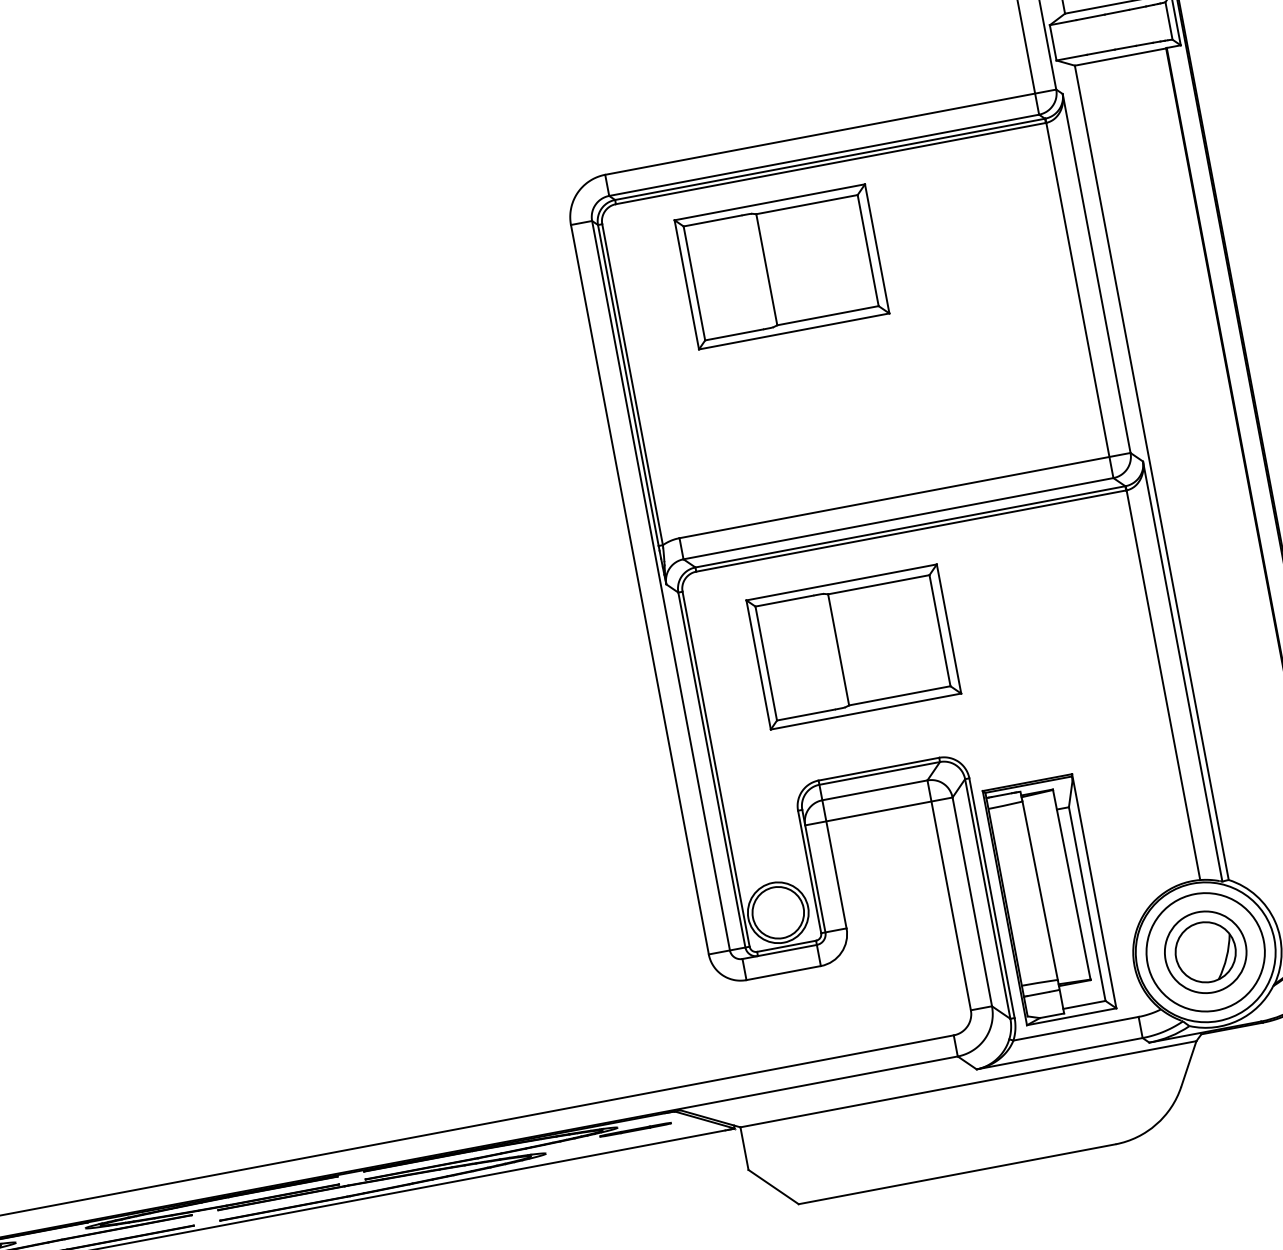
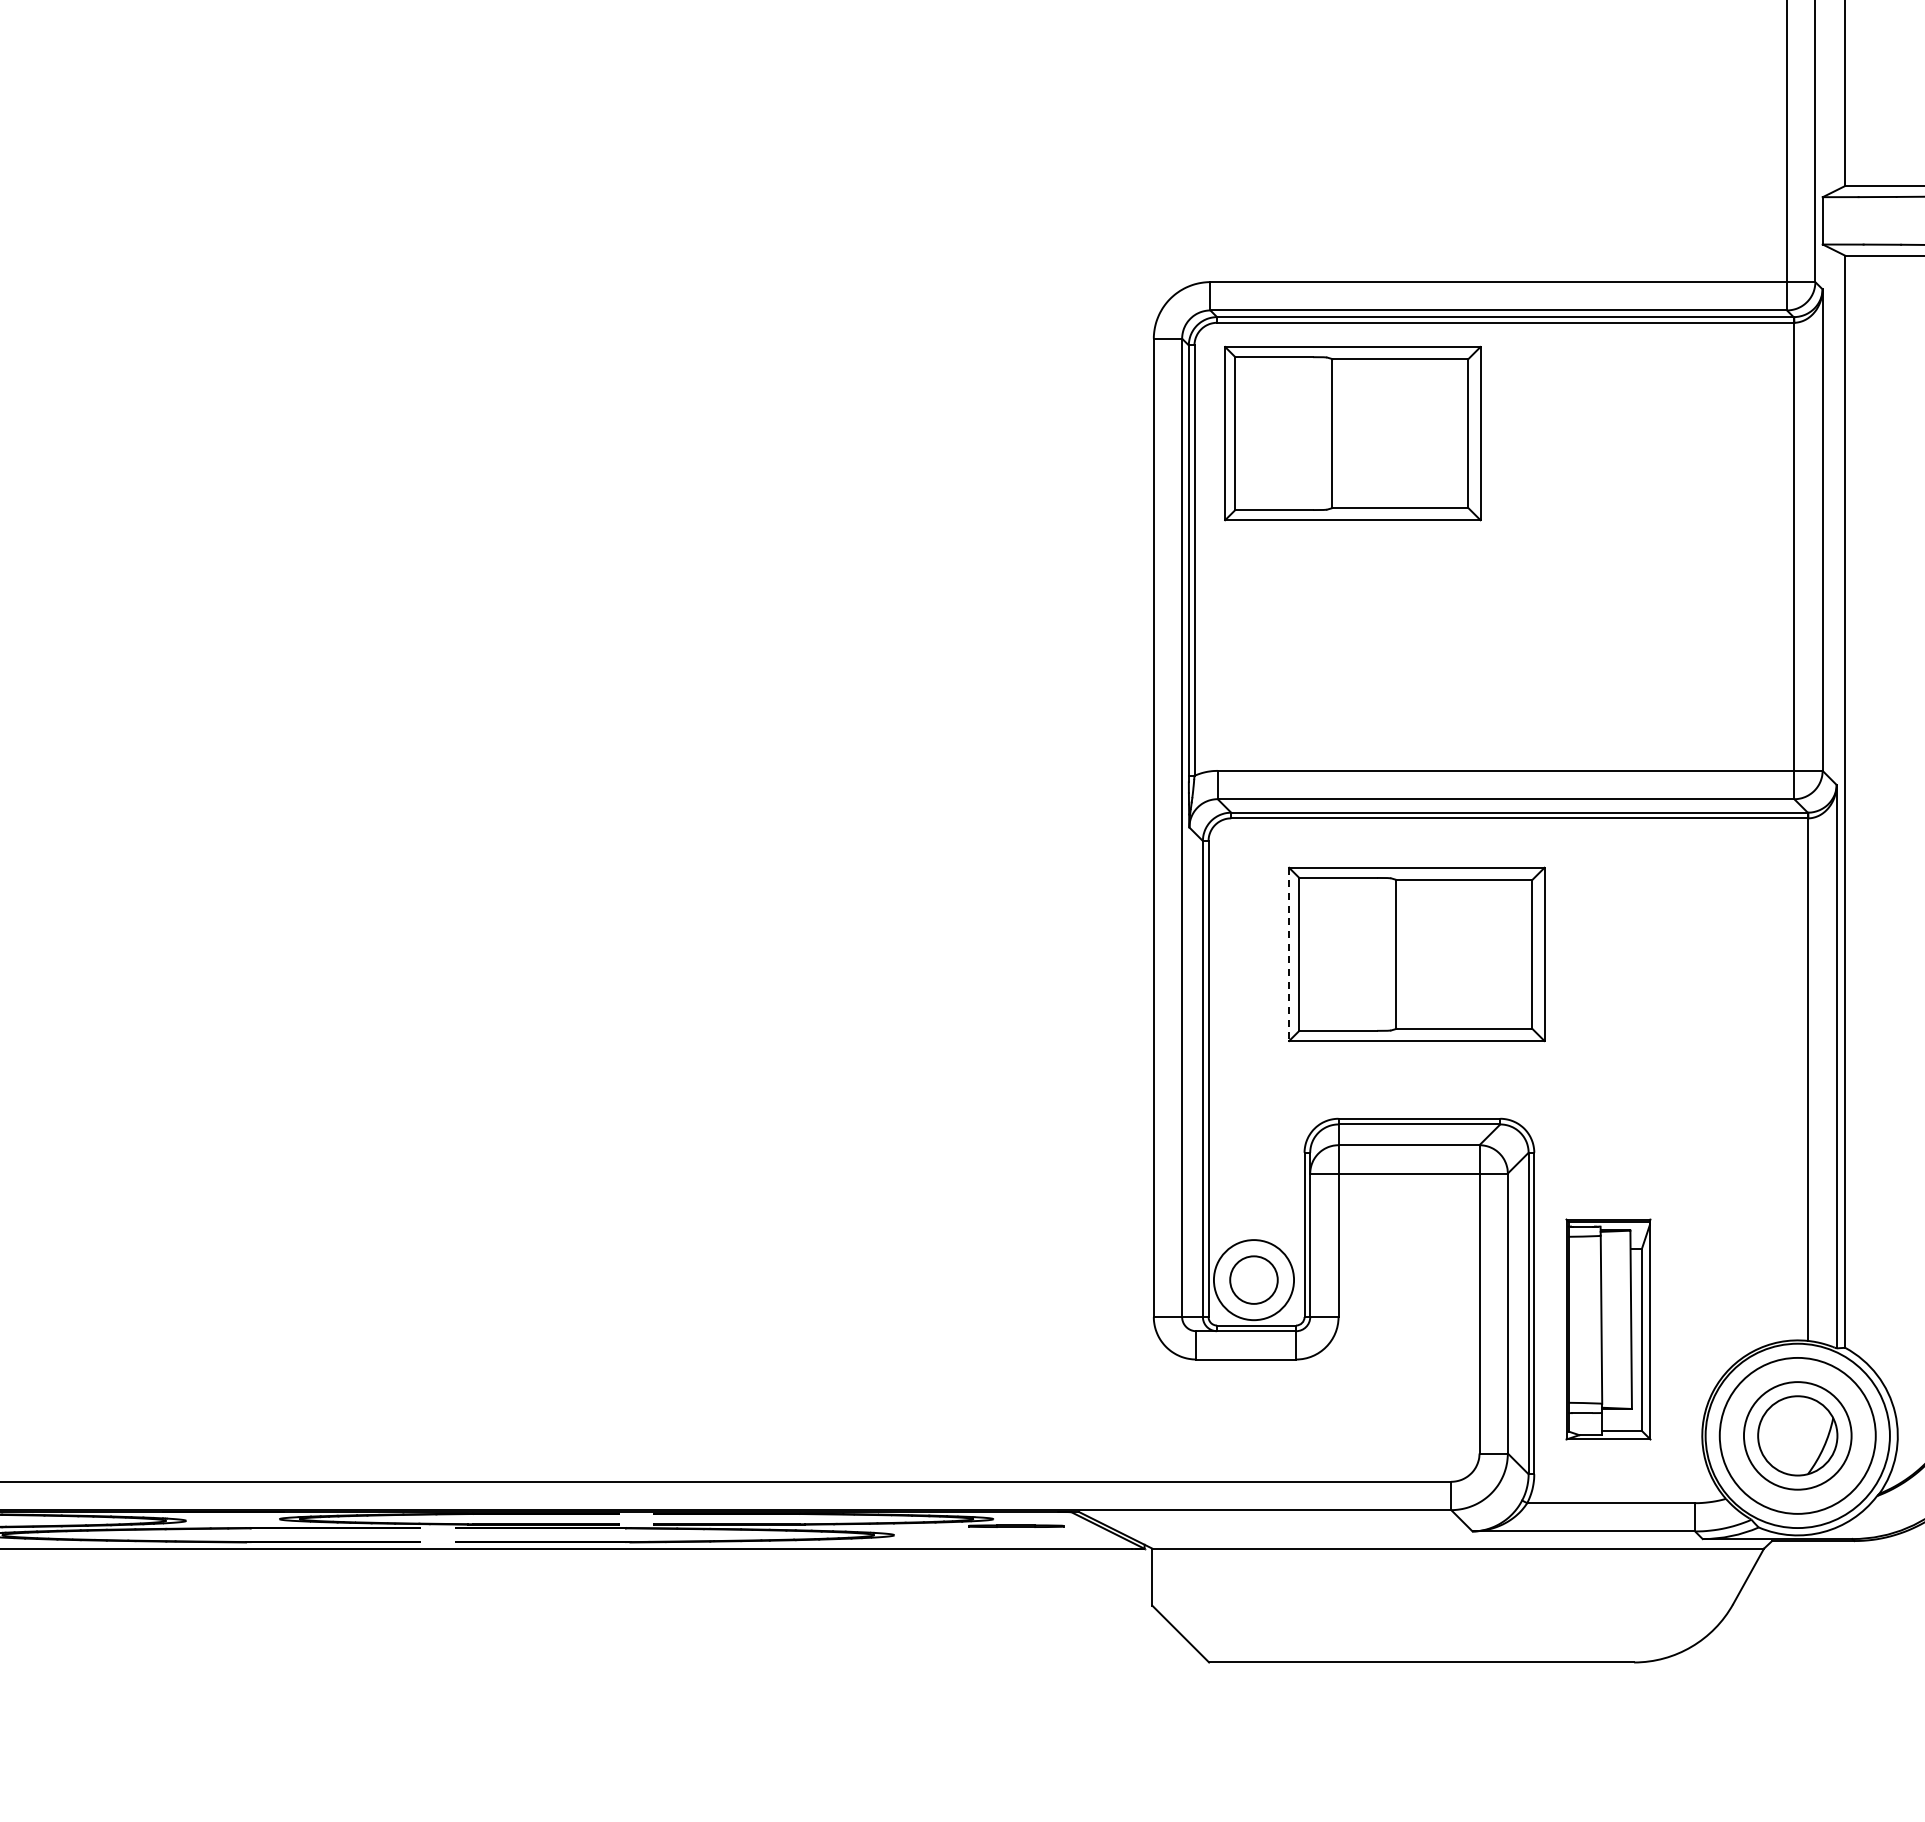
part: (781, 266) -> (1352, 433), moved
line: (758, 664) -> (1289, 954), solid -> dashed
part: (1049, 899) -> (1608, 1329), size x0.7
circle: (777, 913) -> (1253, 1280), size x0.7

